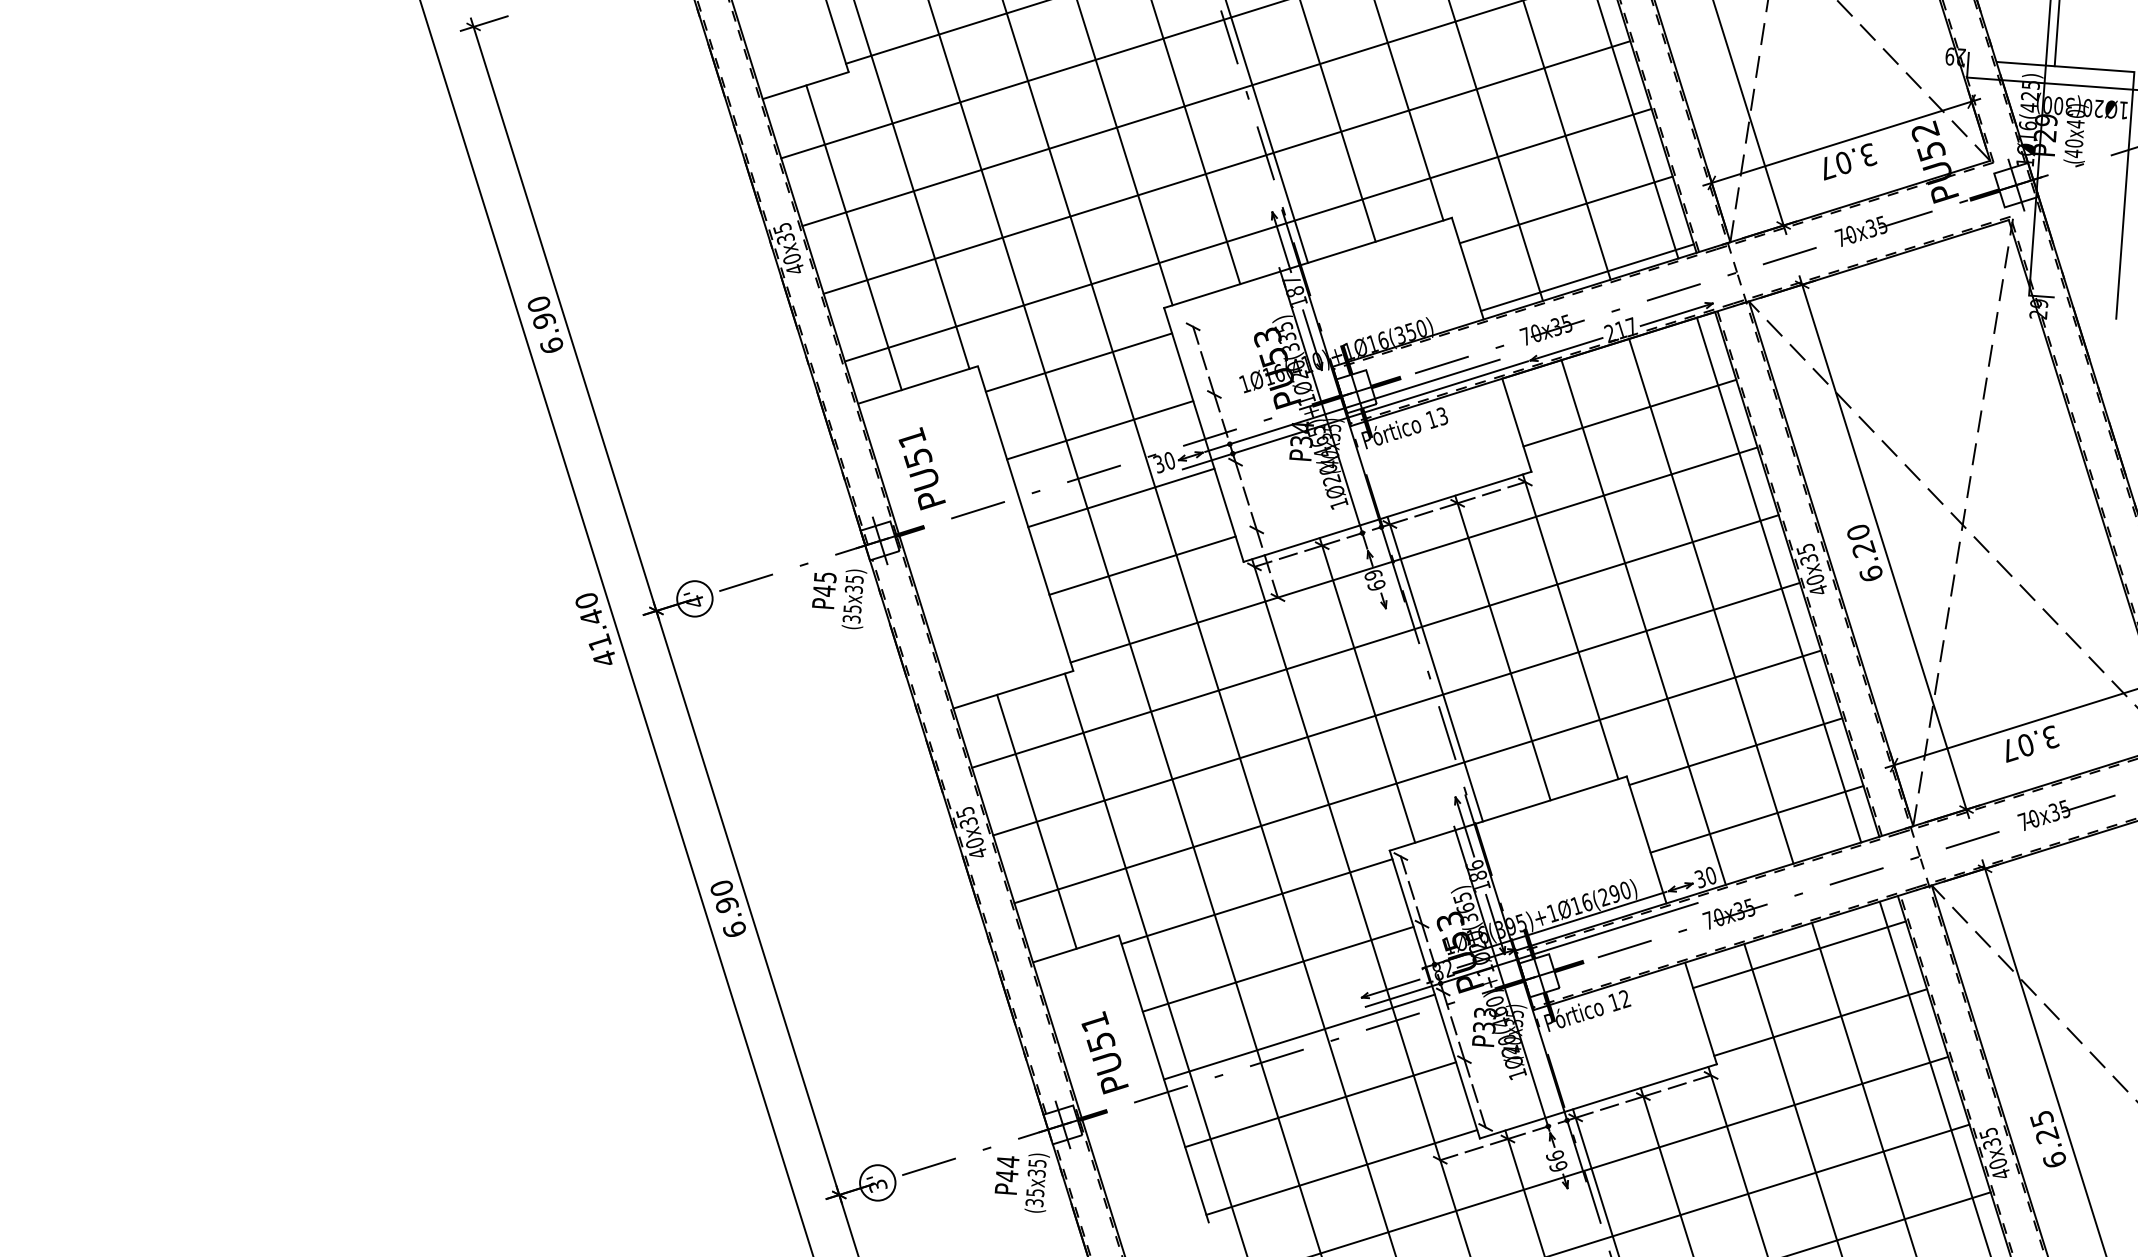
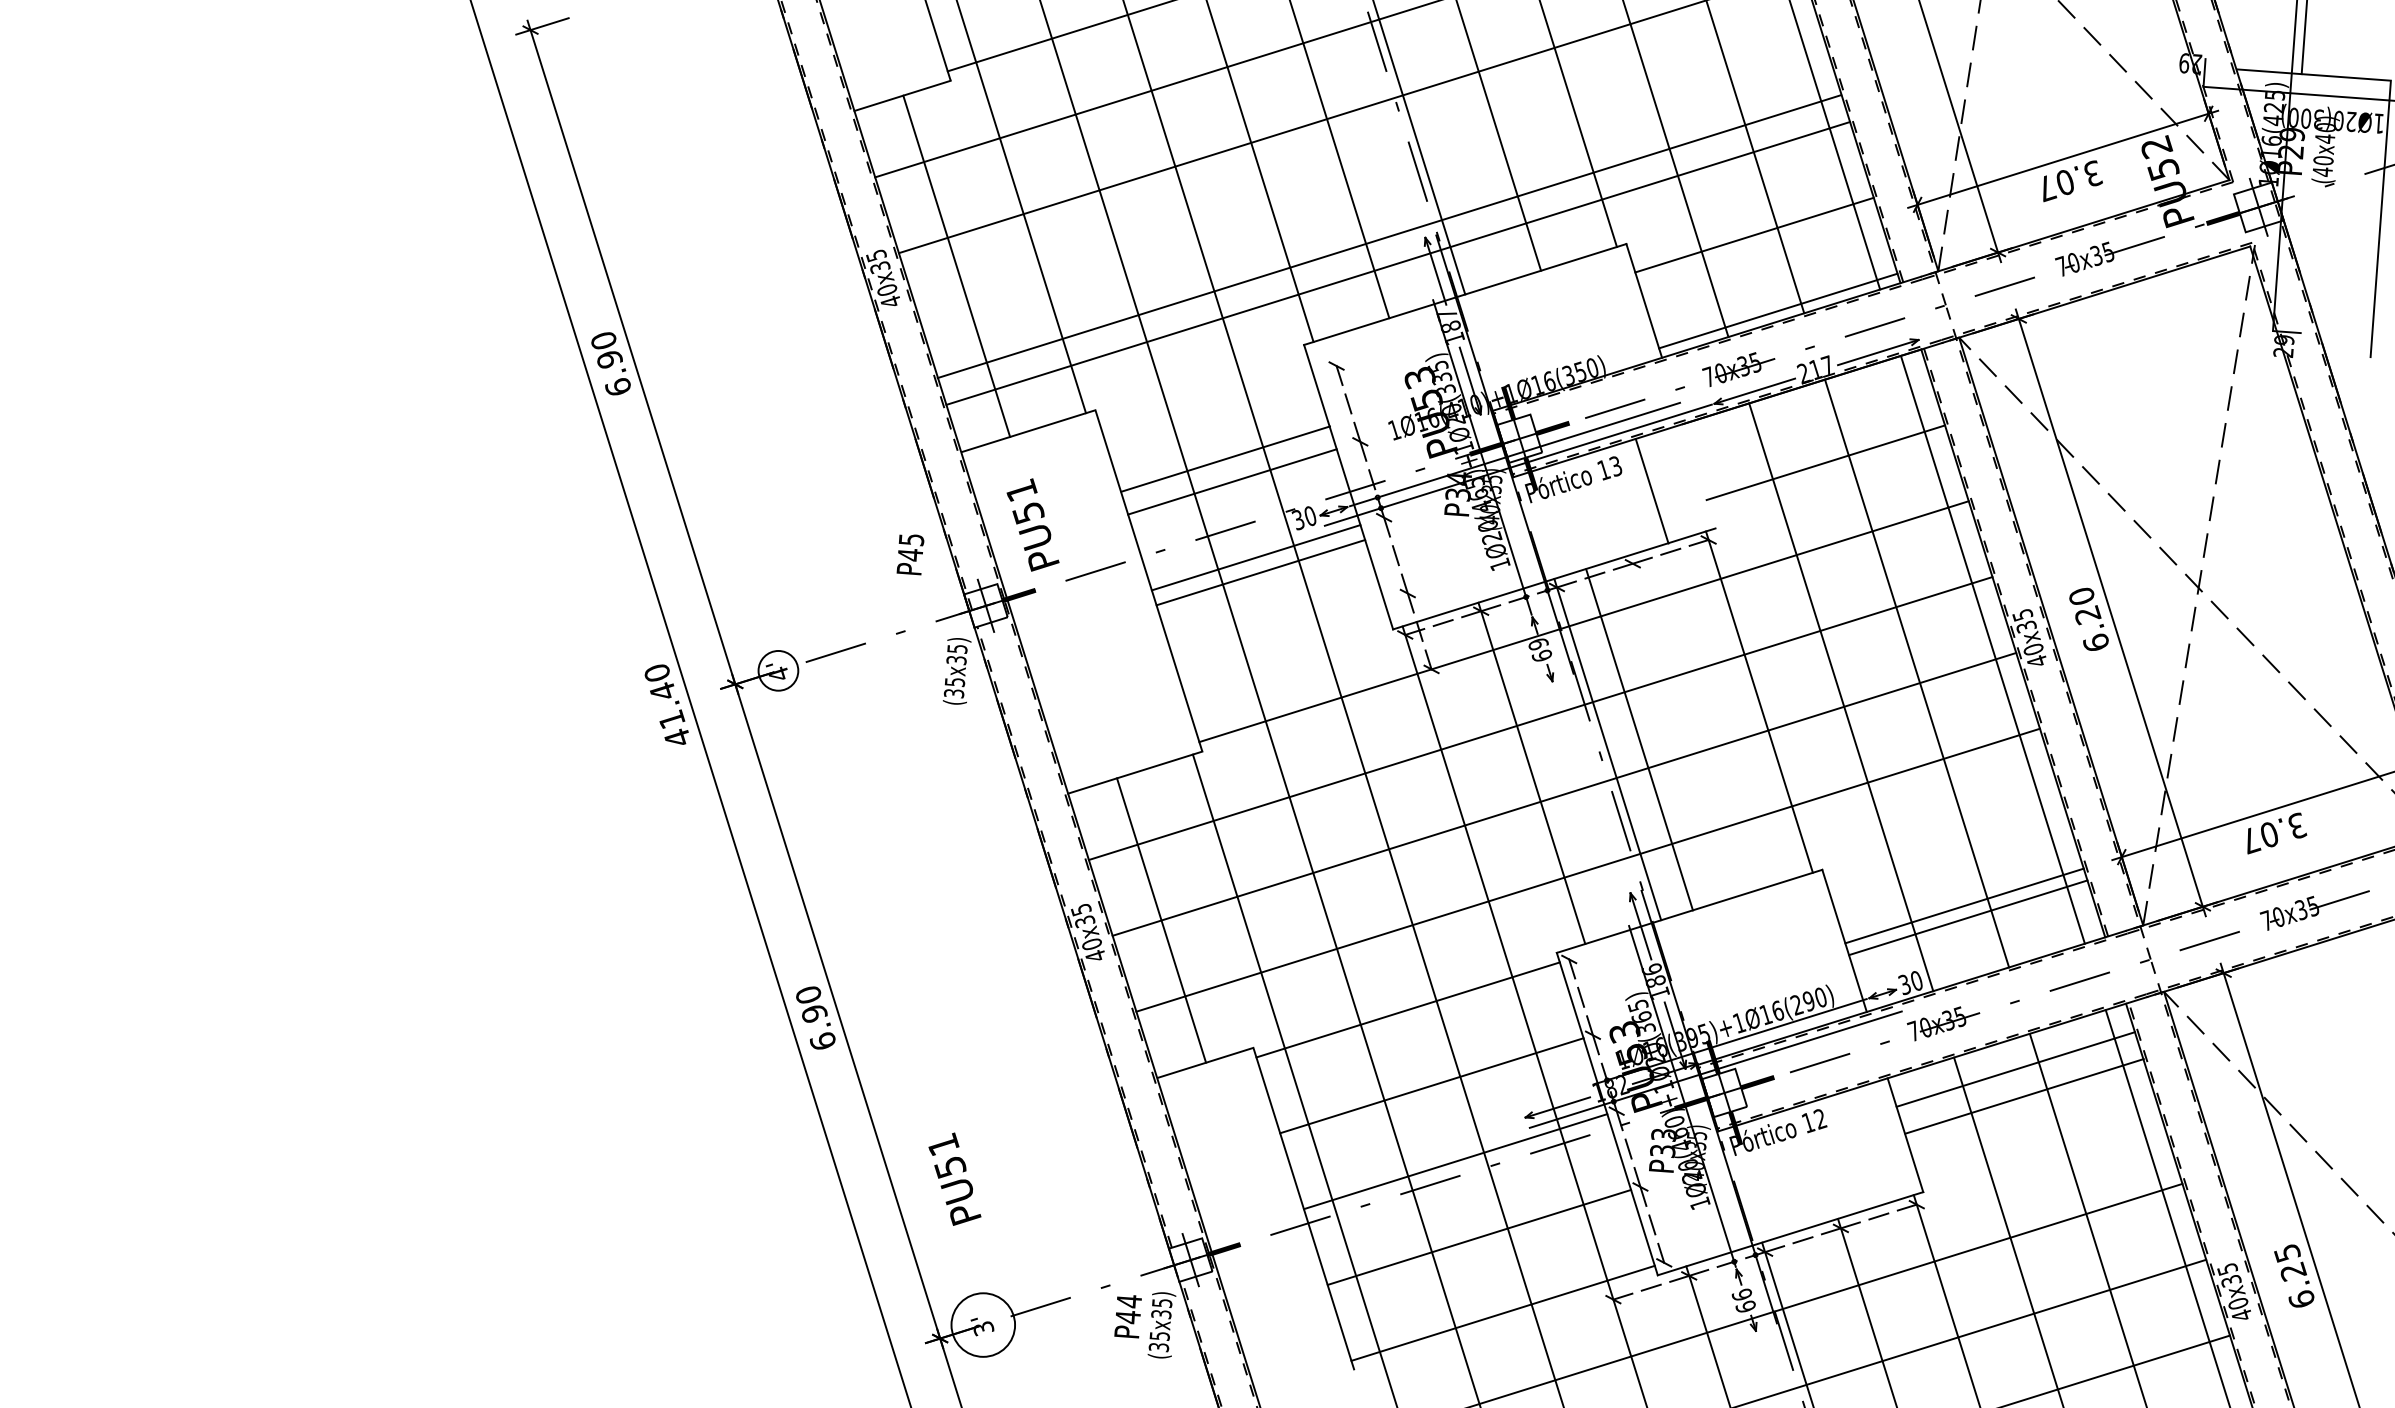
line: (1227, 167) -> (1389, 236), moved
line: (1078, 362) -> (1225, 458), moved
line: (1516, 425) -> (1651, 491), moved
line: (1142, 565) -> (1260, 572), moved
text: (824, 590) -> (910, 554), moved
line: (1502, 647) -> (1639, 739), moved
line: (1735, 751) -> (1964, 905), moved
line: (1820, 1022) -> (2024, 1096), moved
text: (1104, 1052) -> (954, 1178), moved
circle: (877, 1182) -> (983, 1324), size x1.6

